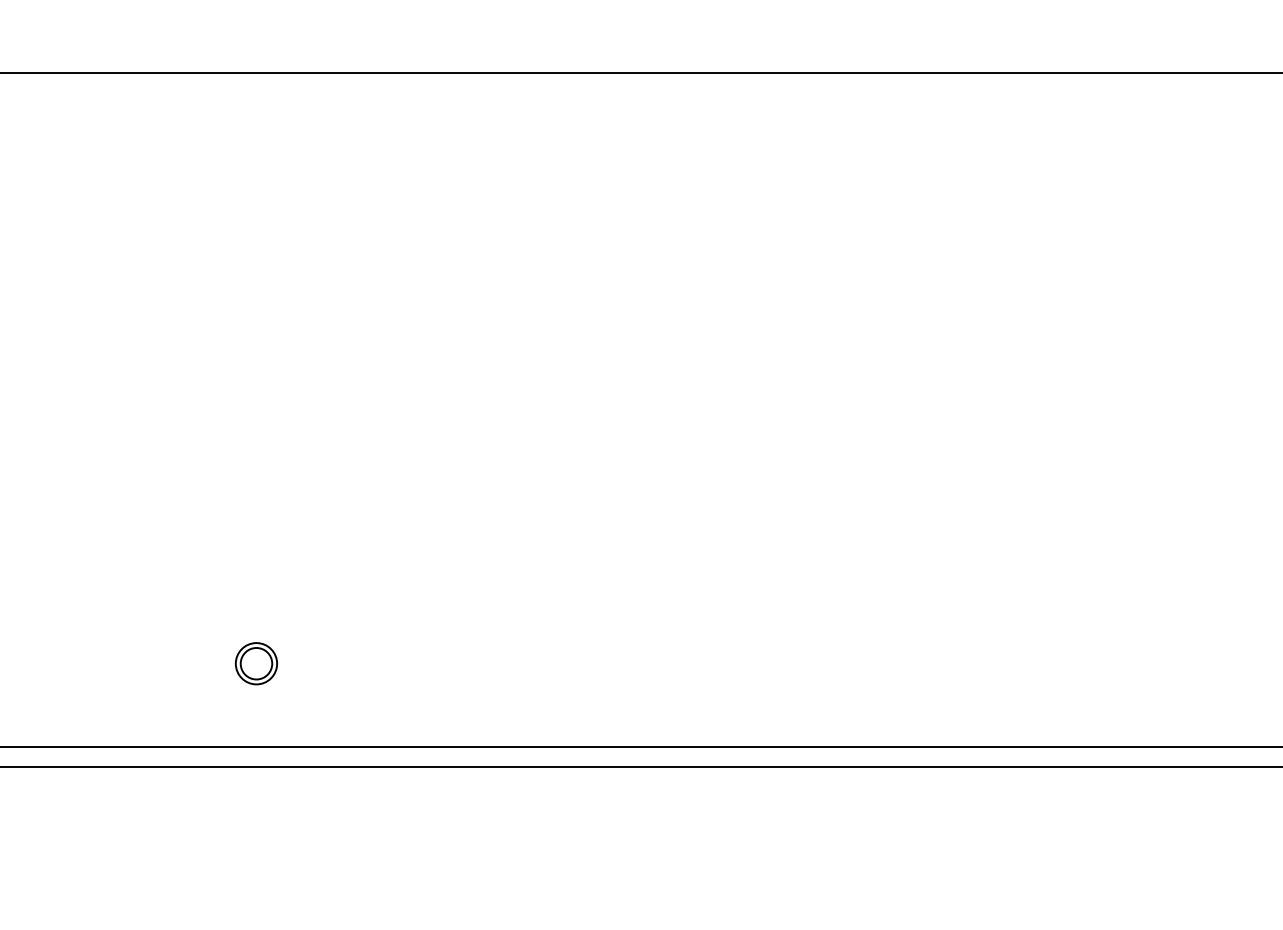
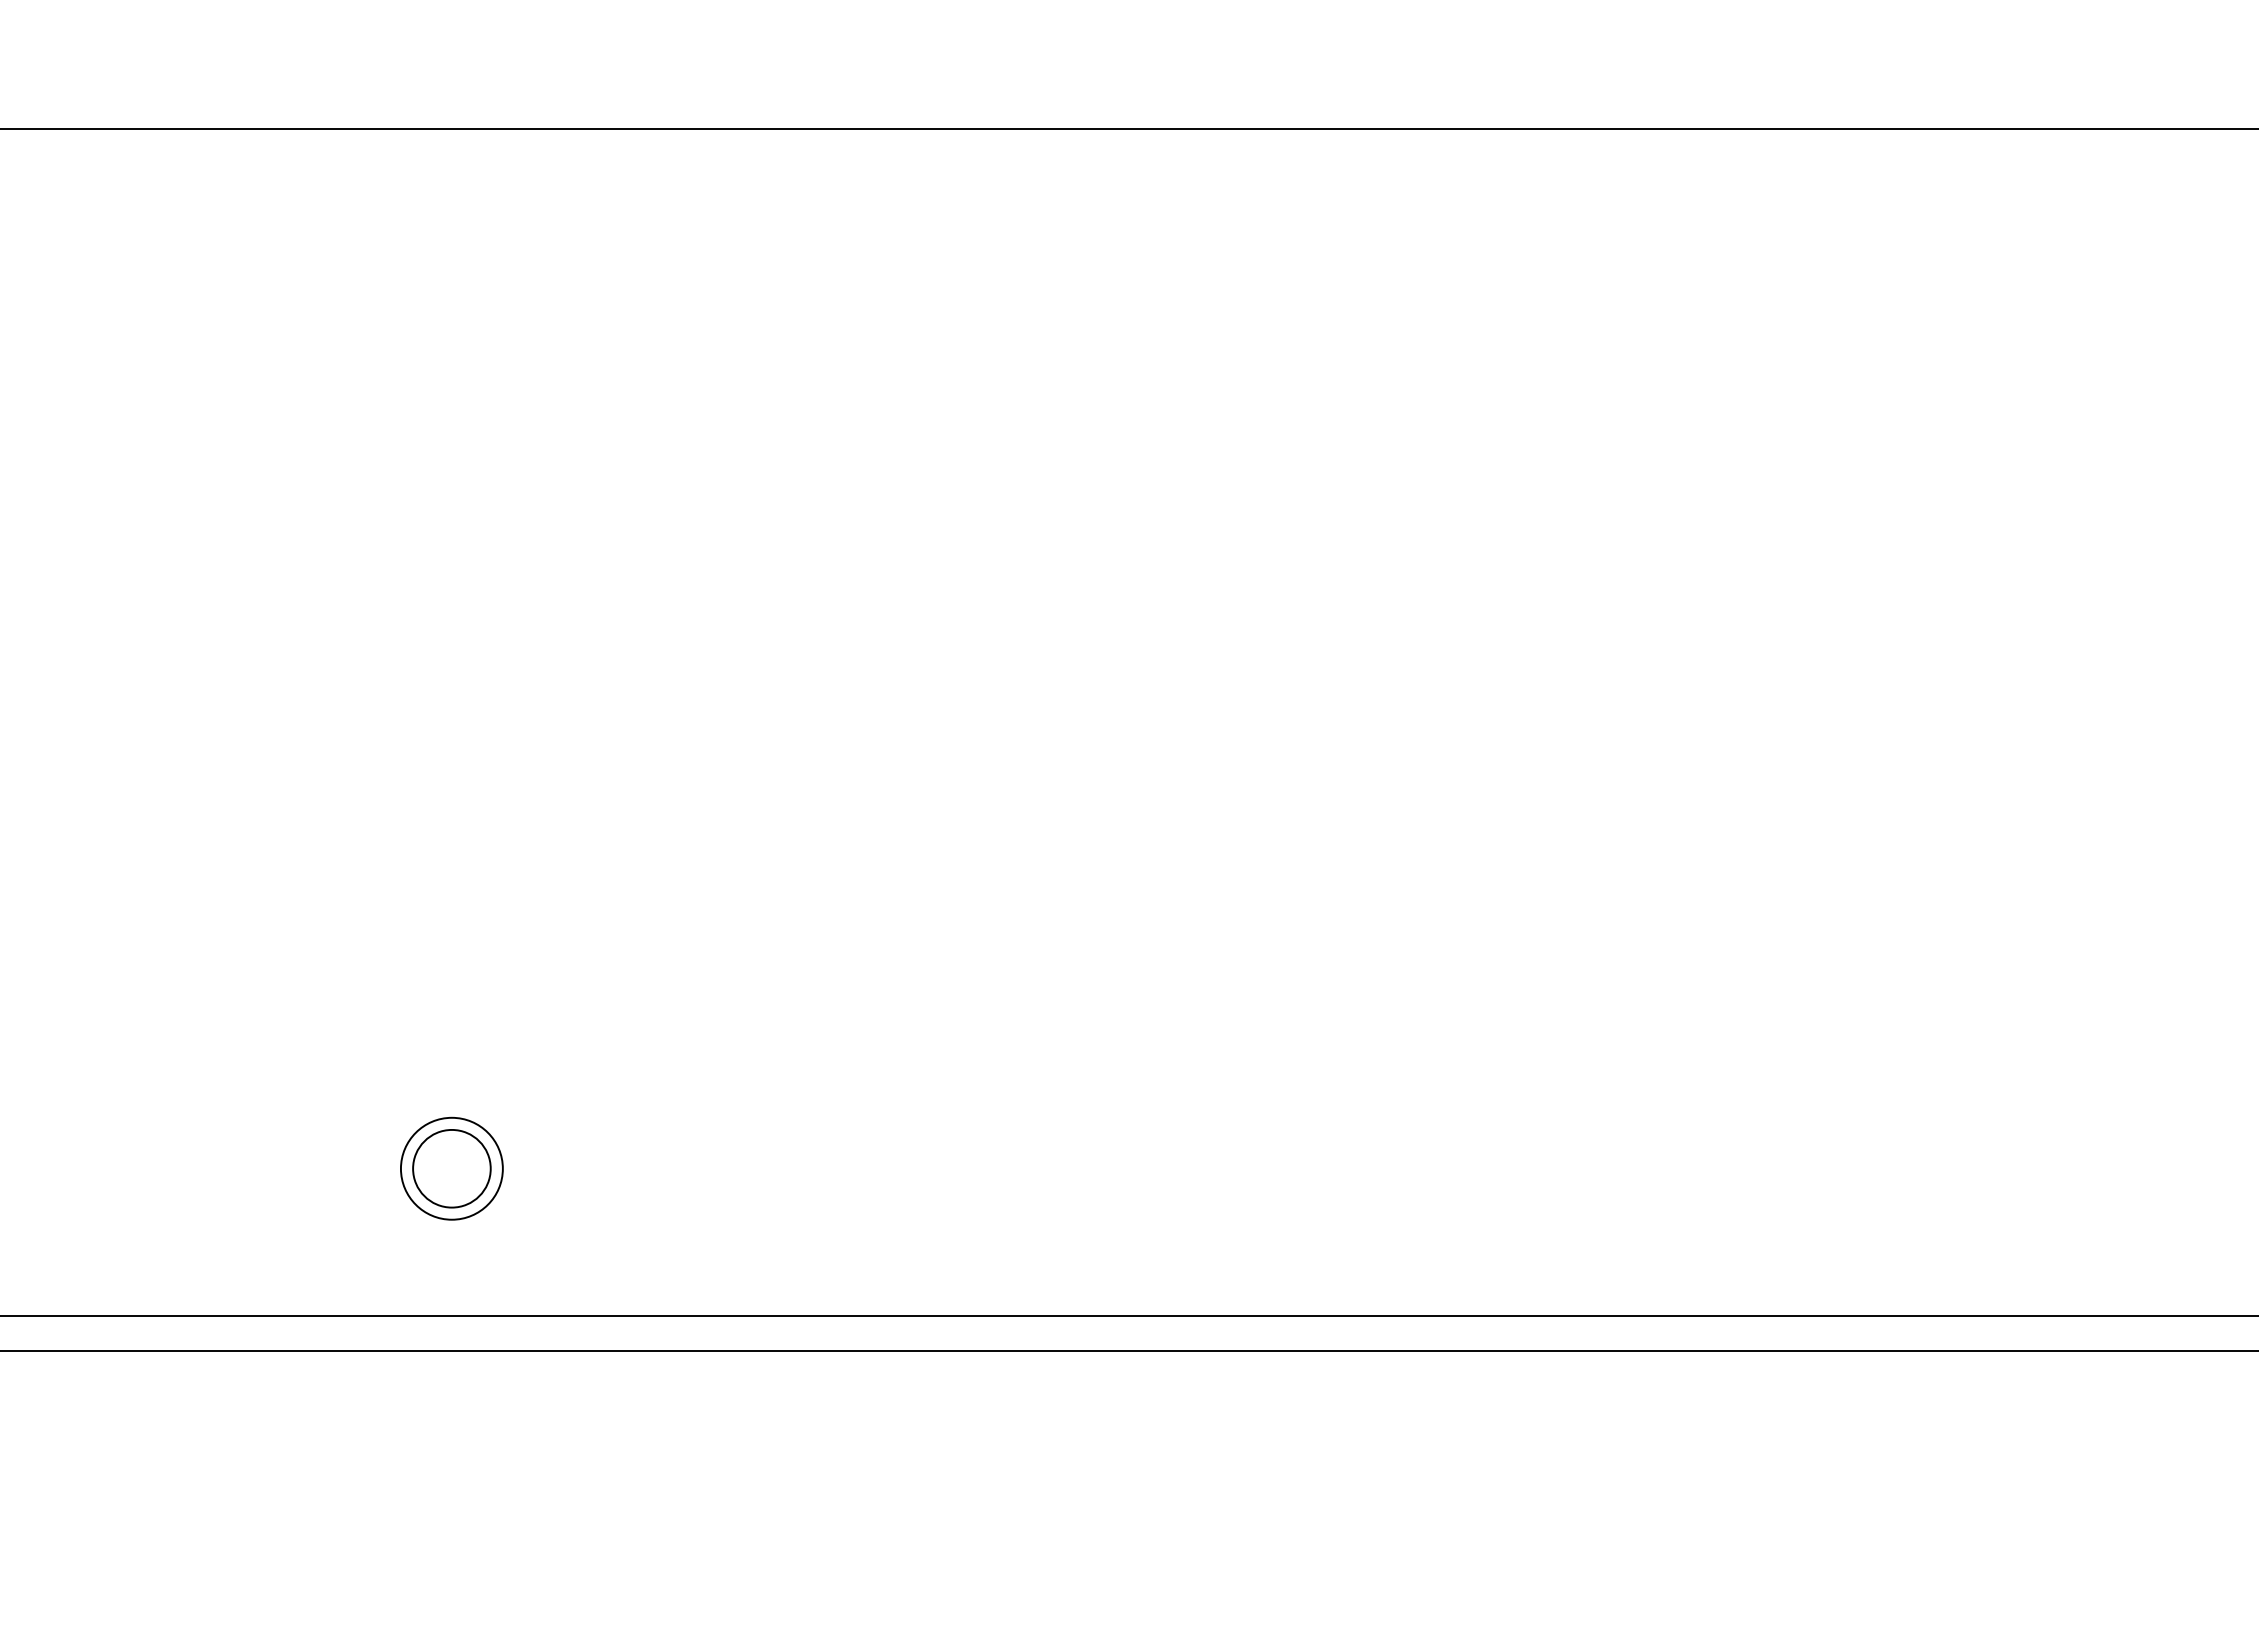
part: (255, 663) -> (449, 1168), size x1.4

